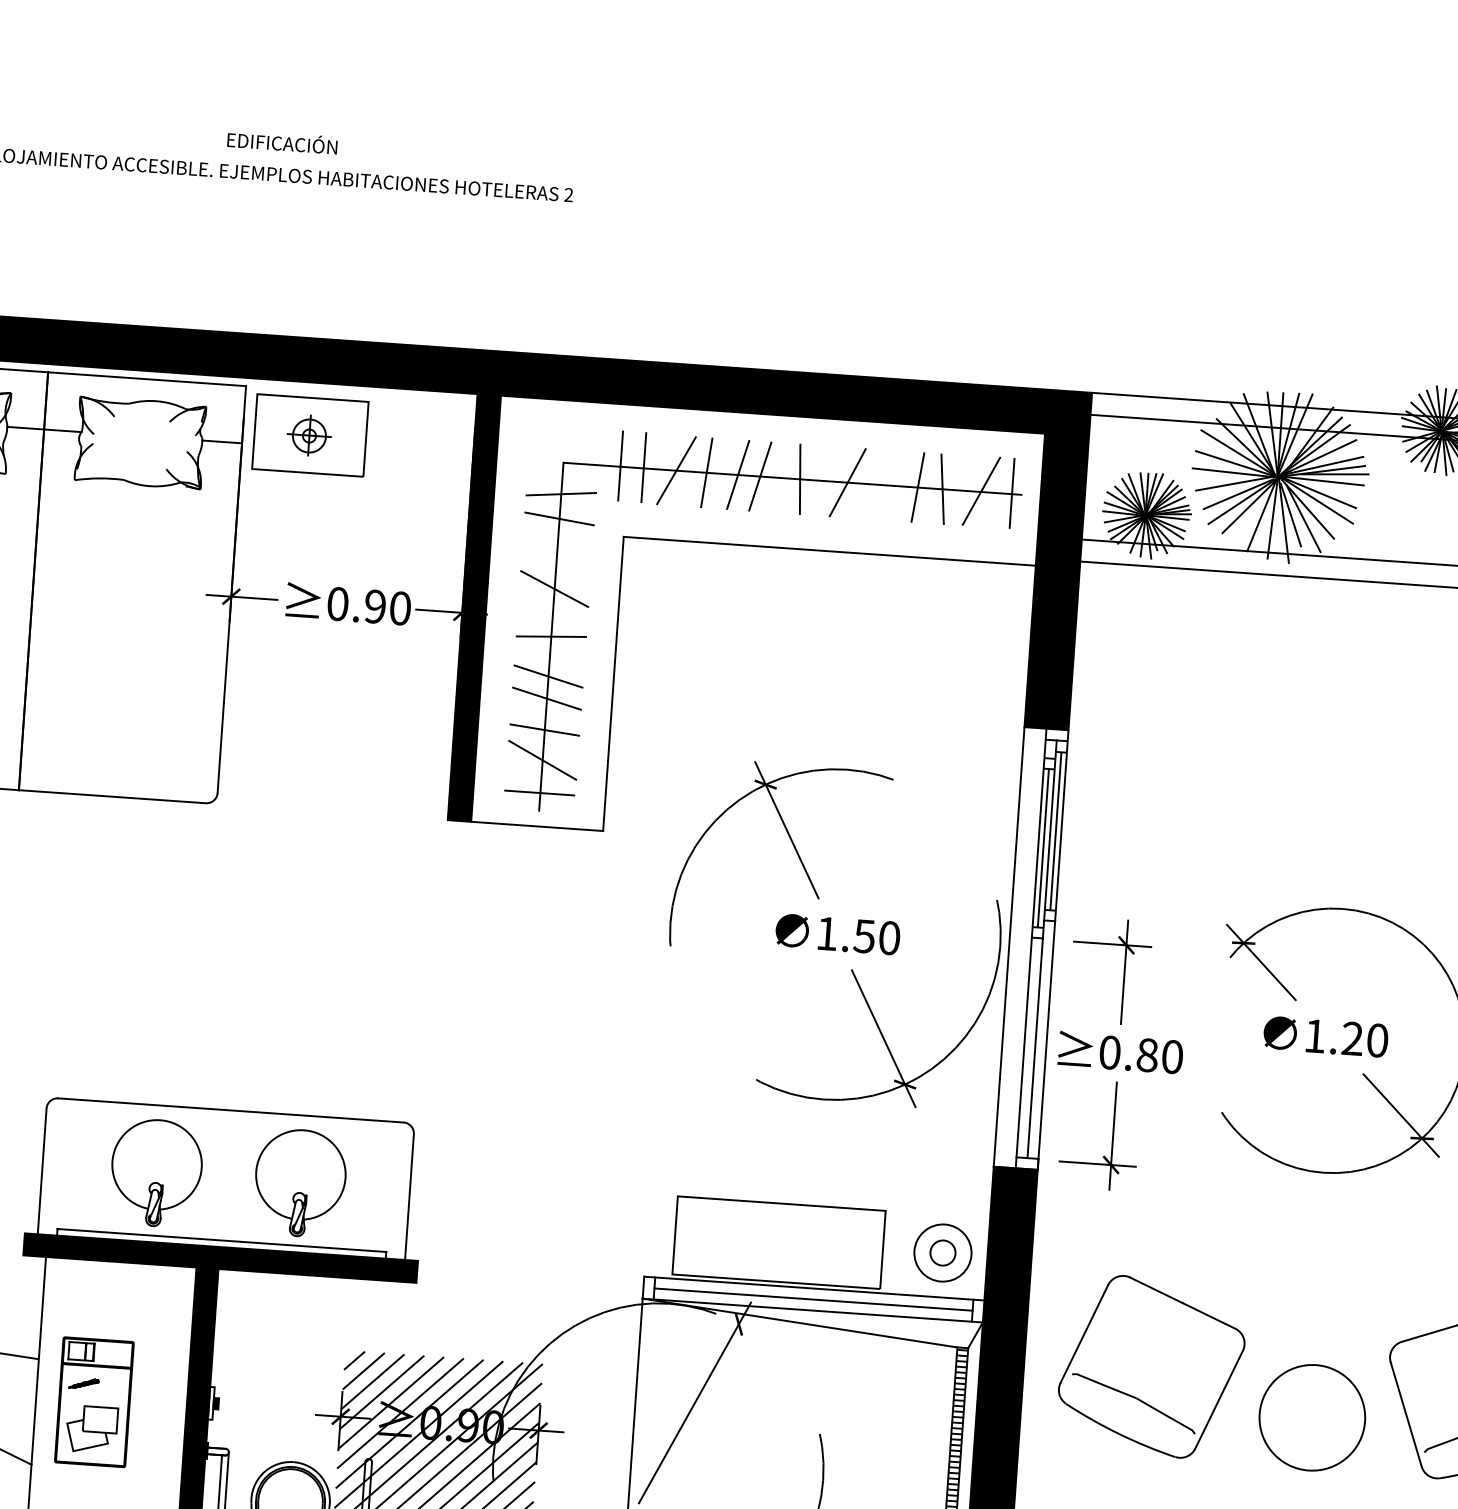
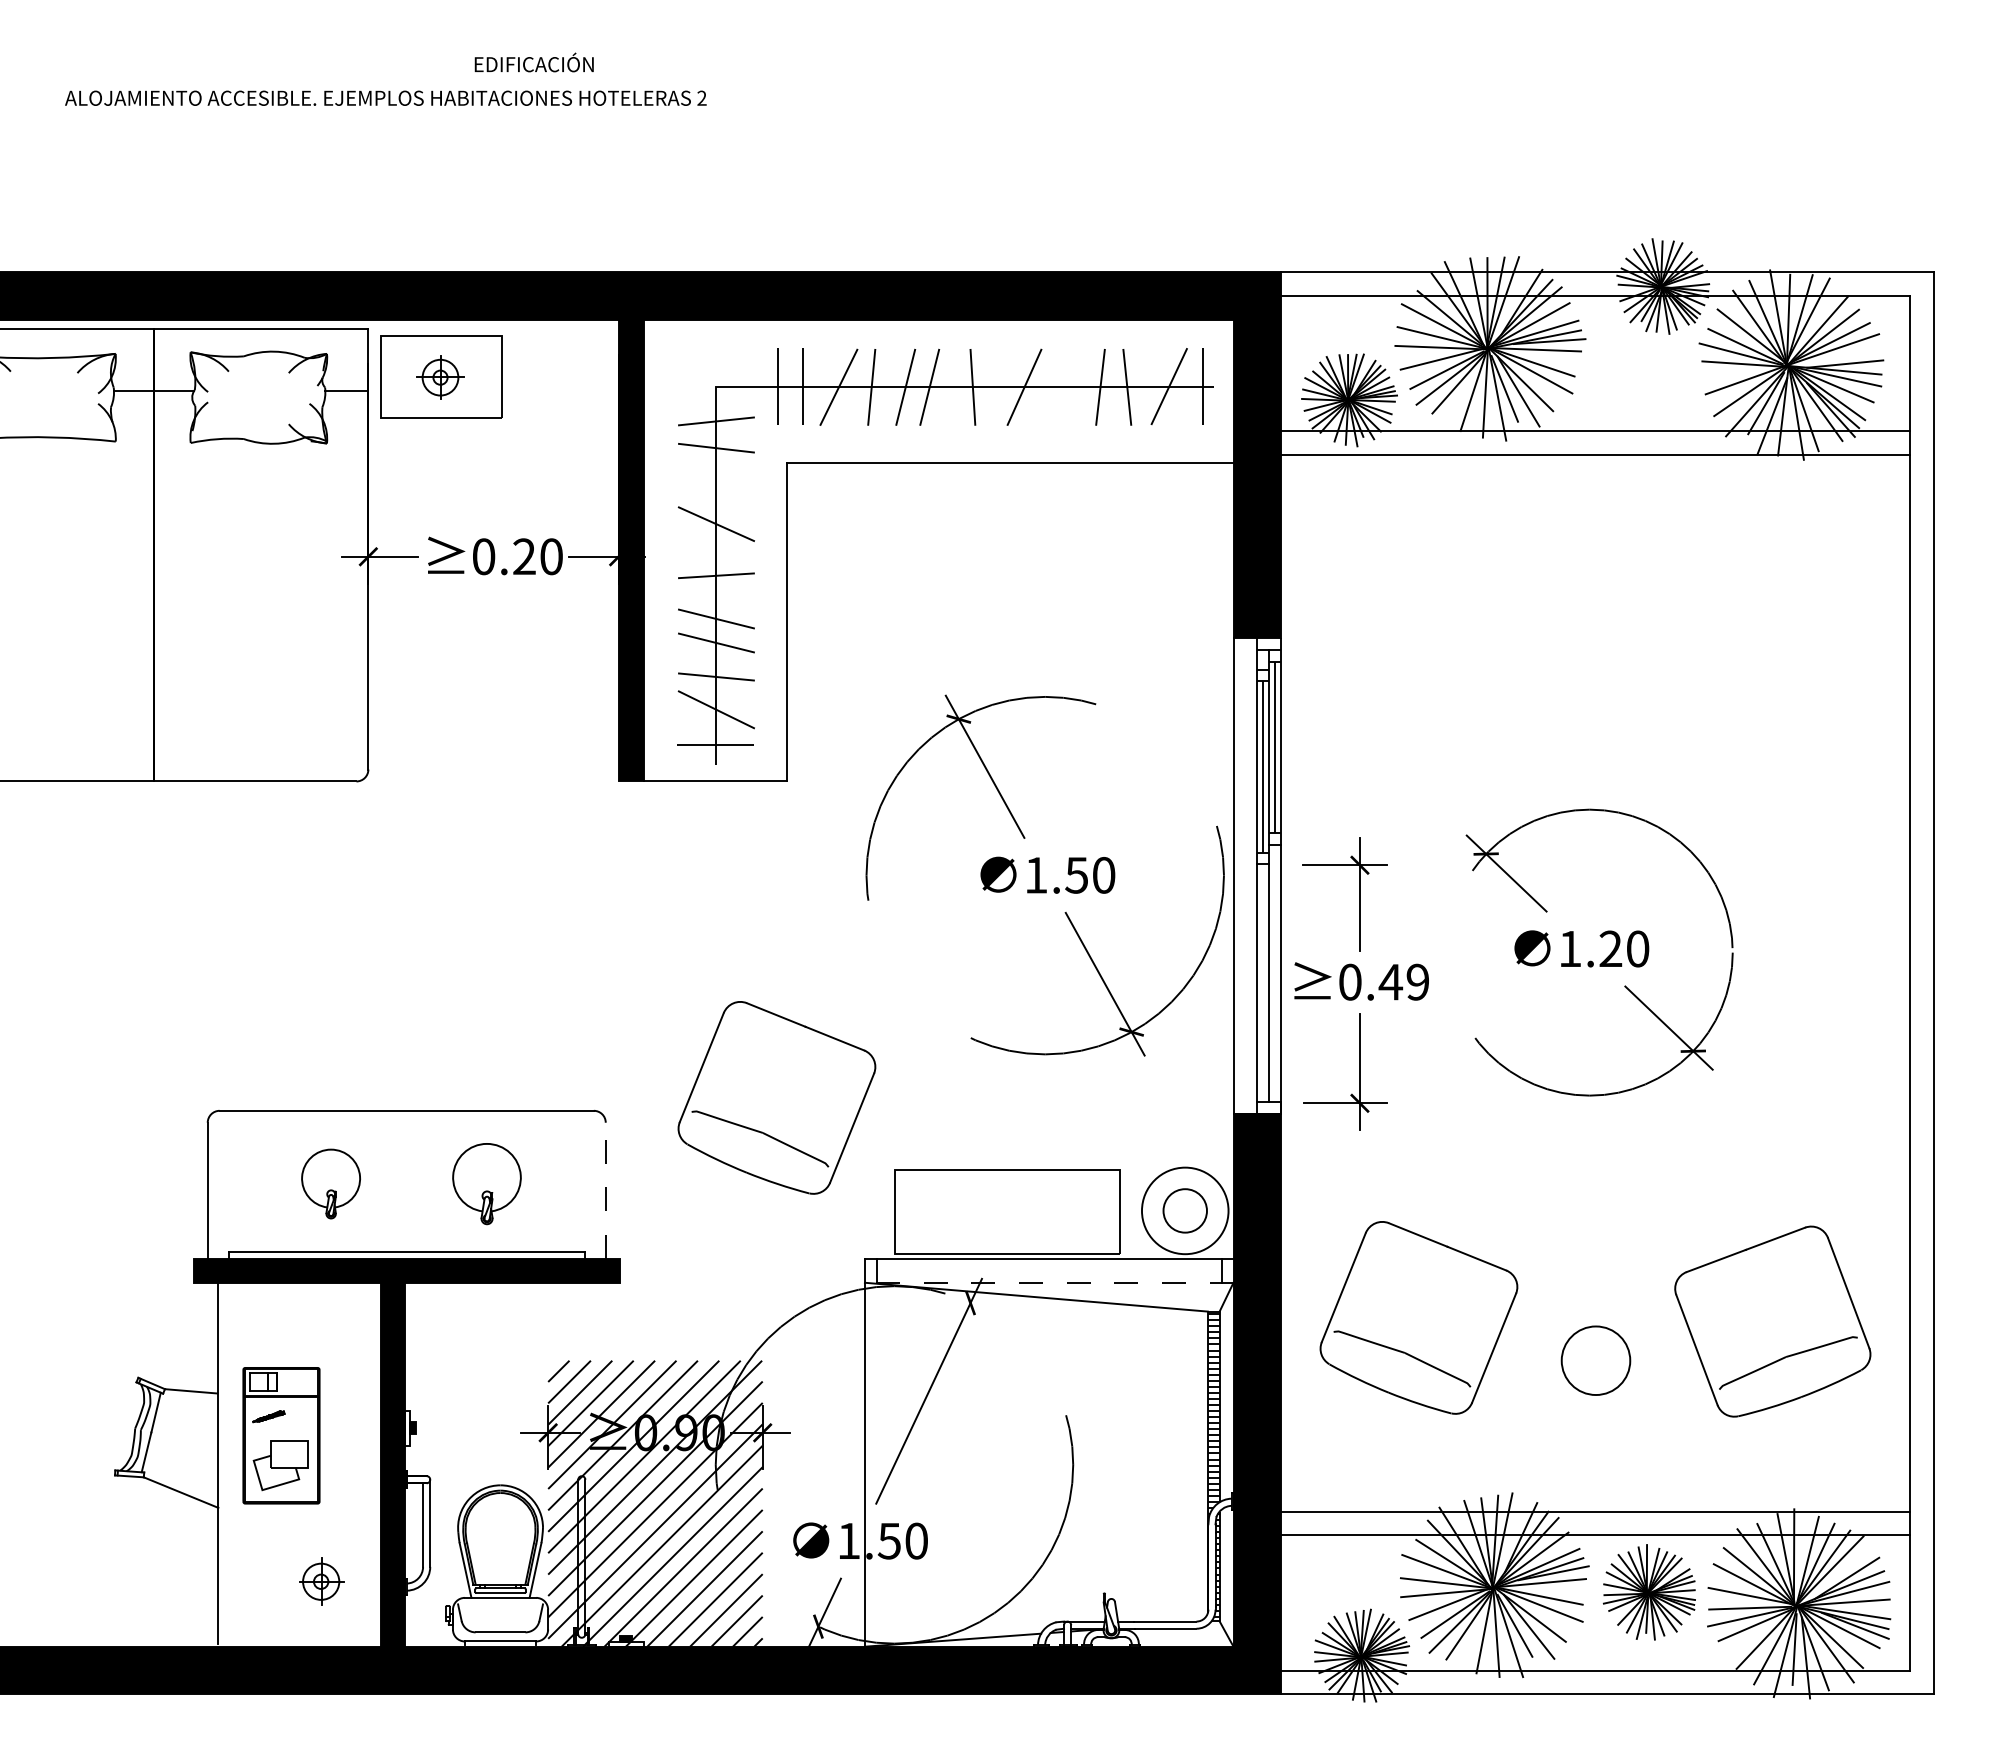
text: (281, 141) -> (533, 62), moved
text: (375, 607) -> (524, 557), 0.90 -> 0.20
text: (1159, 1055) -> (1403, 981), 0.80 -> 0.49
part: (573, 1122) -> (776, 1097), added
part: (155, 1172) -> (330, 1183), size x0.6
part: (299, 1182) -> (486, 1183), size x0.7
line: (409, 1196) -> (605, 1190), solid -> dashed
circle: (942, 1252) -> (1184, 1210), size x1.6
circle: (943, 1252) -> (1185, 1210), size x1.4
line: (812, 1299) -> (1048, 1270), removed
line: (812, 1310) -> (1048, 1282), solid -> dashed
circle: (1311, 1417) -> (1595, 1360), size x0.6

